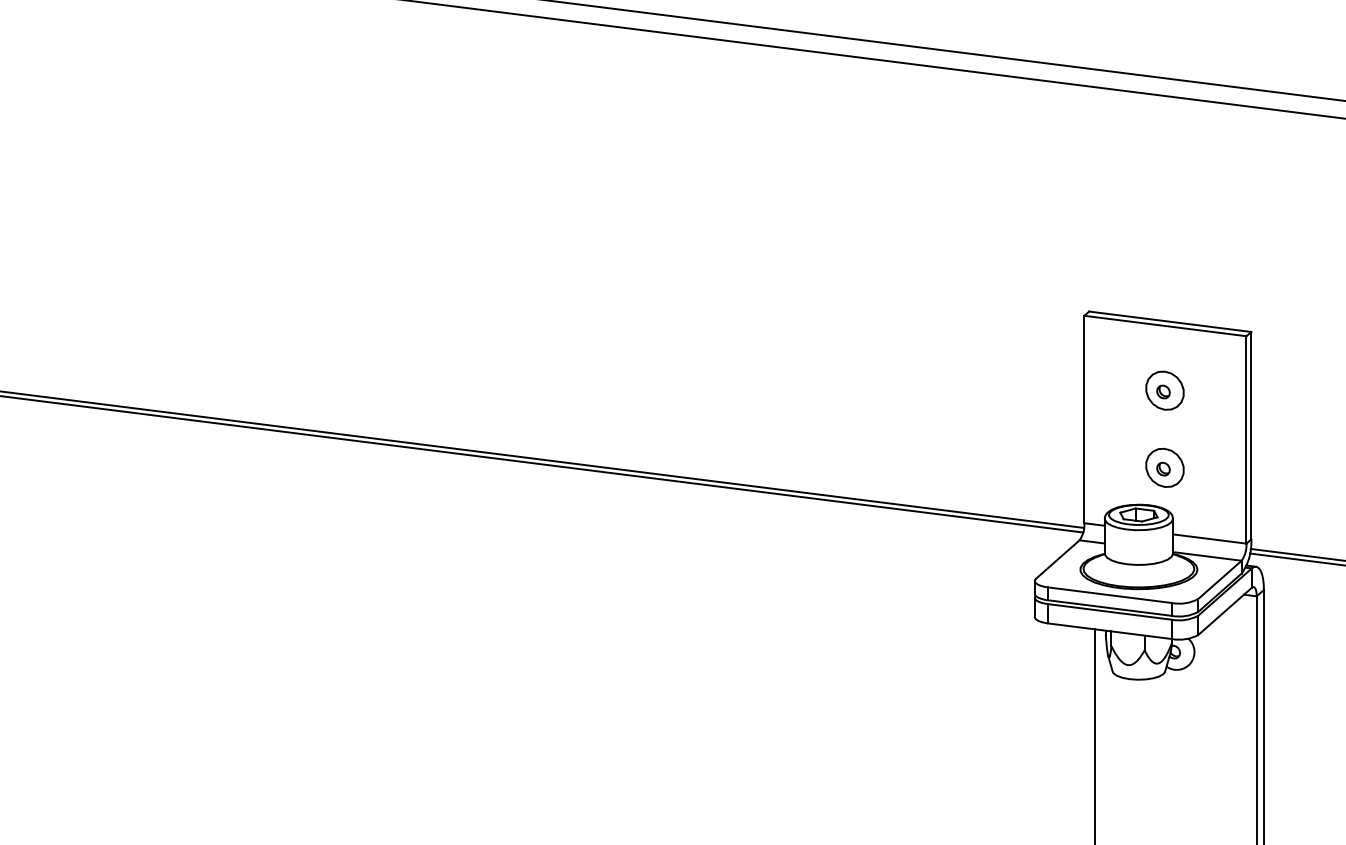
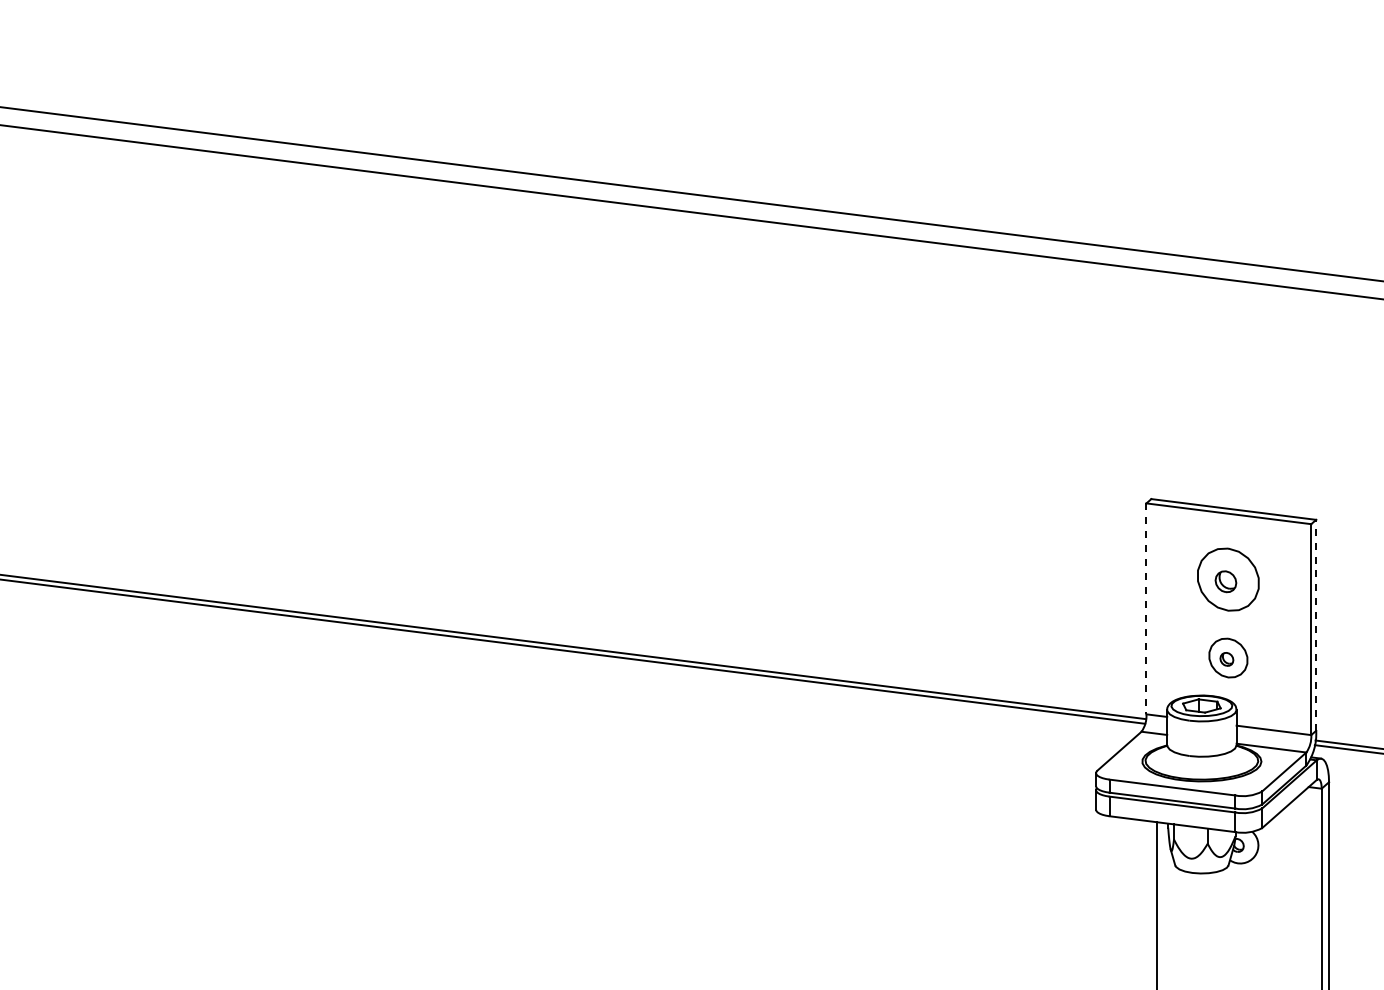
part: (1165, 390) -> (1228, 579), size x1.6
line: (1084, 420) -> (1146, 609), solid -> dashed
line: (1251, 434) -> (1316, 624), solid -> dashed

